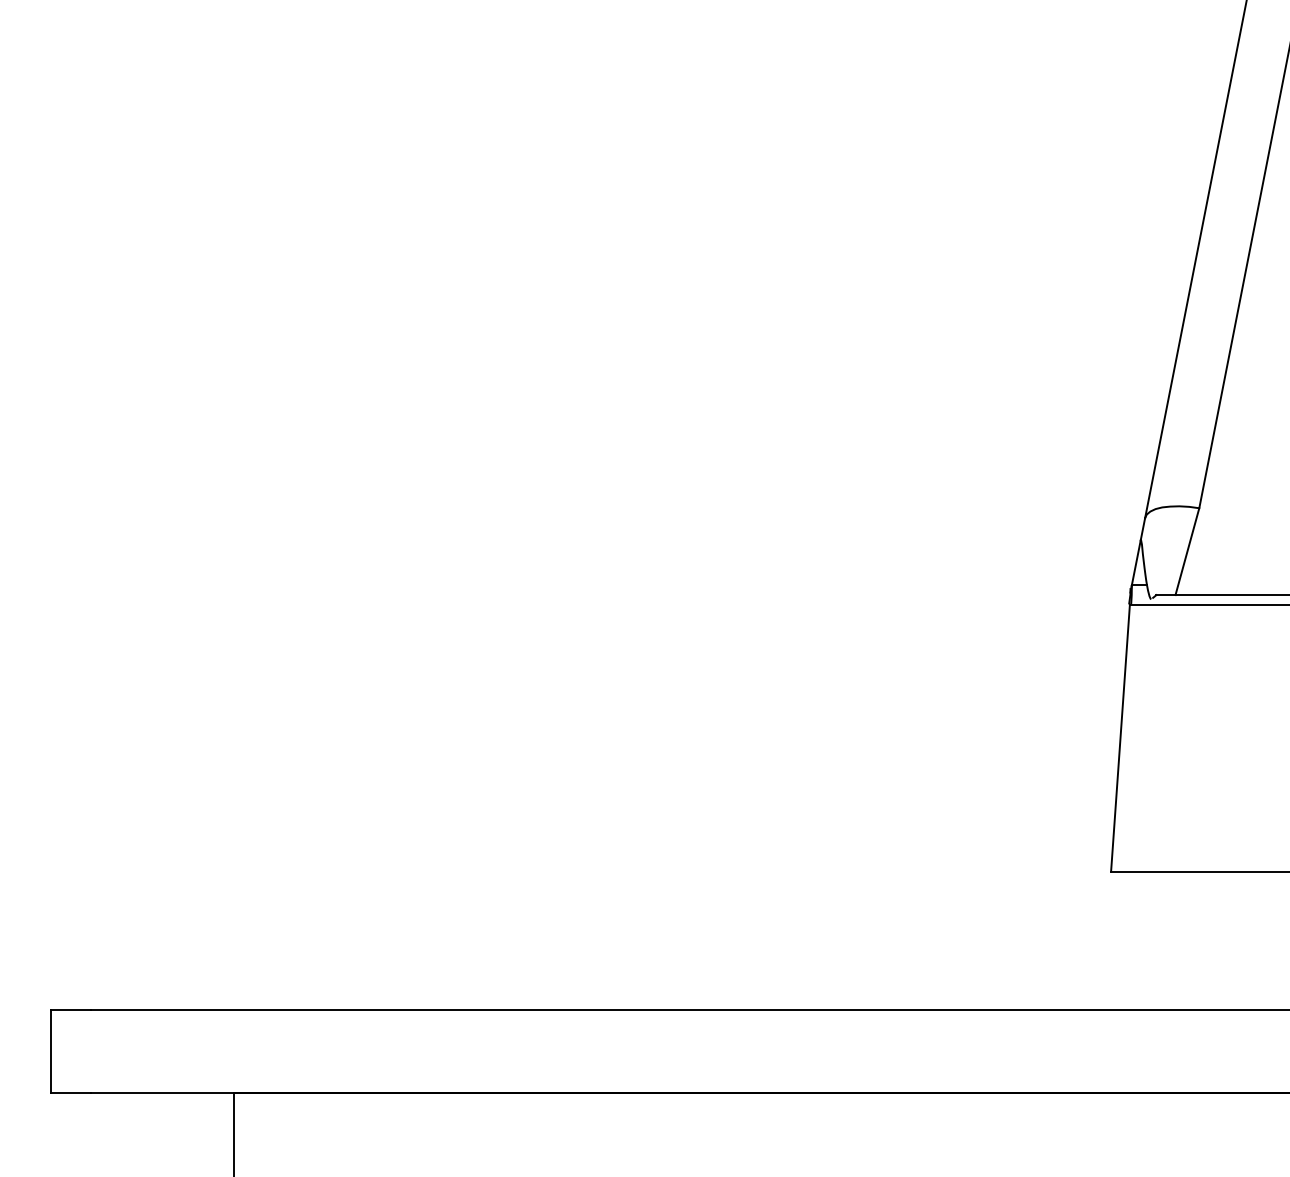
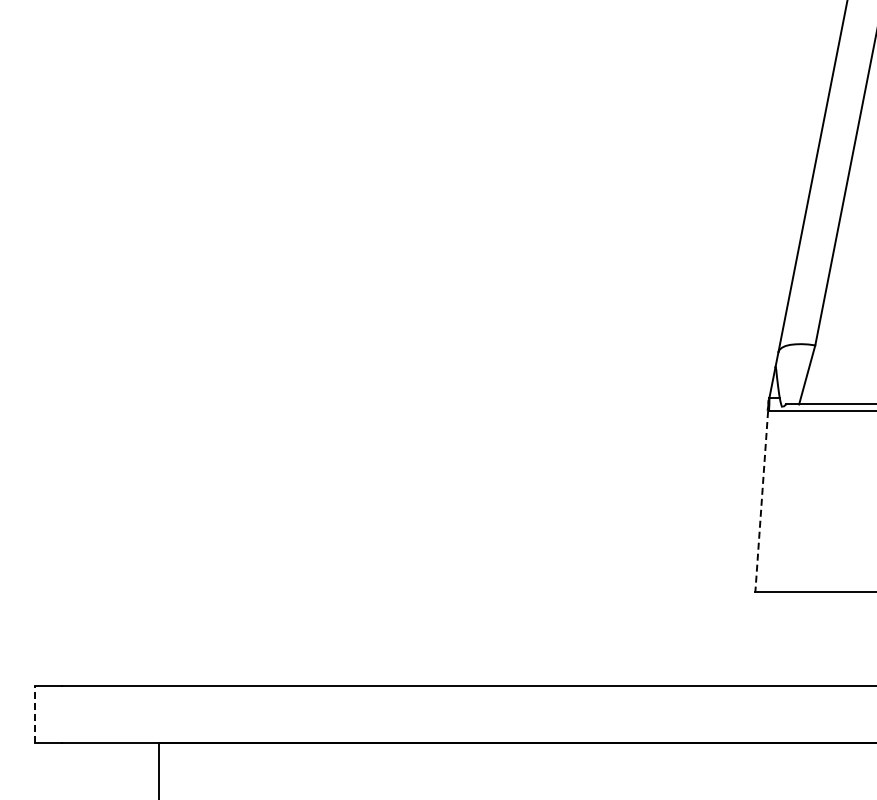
line: (1120, 737) -> (761, 501), solid -> dashed
line: (50, 1051) -> (34, 714), solid -> dashed

